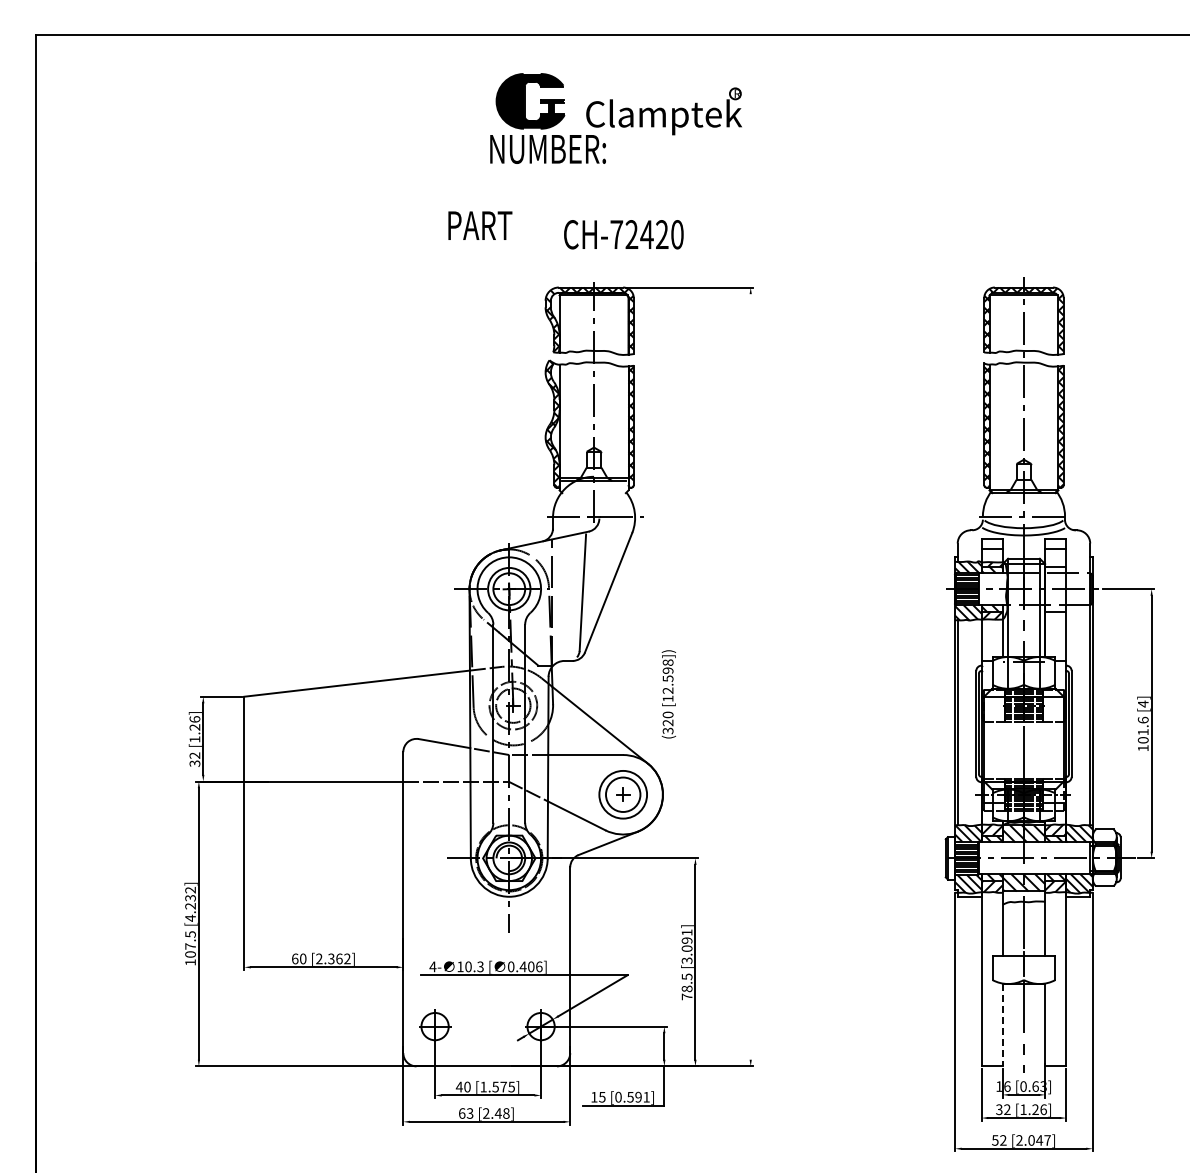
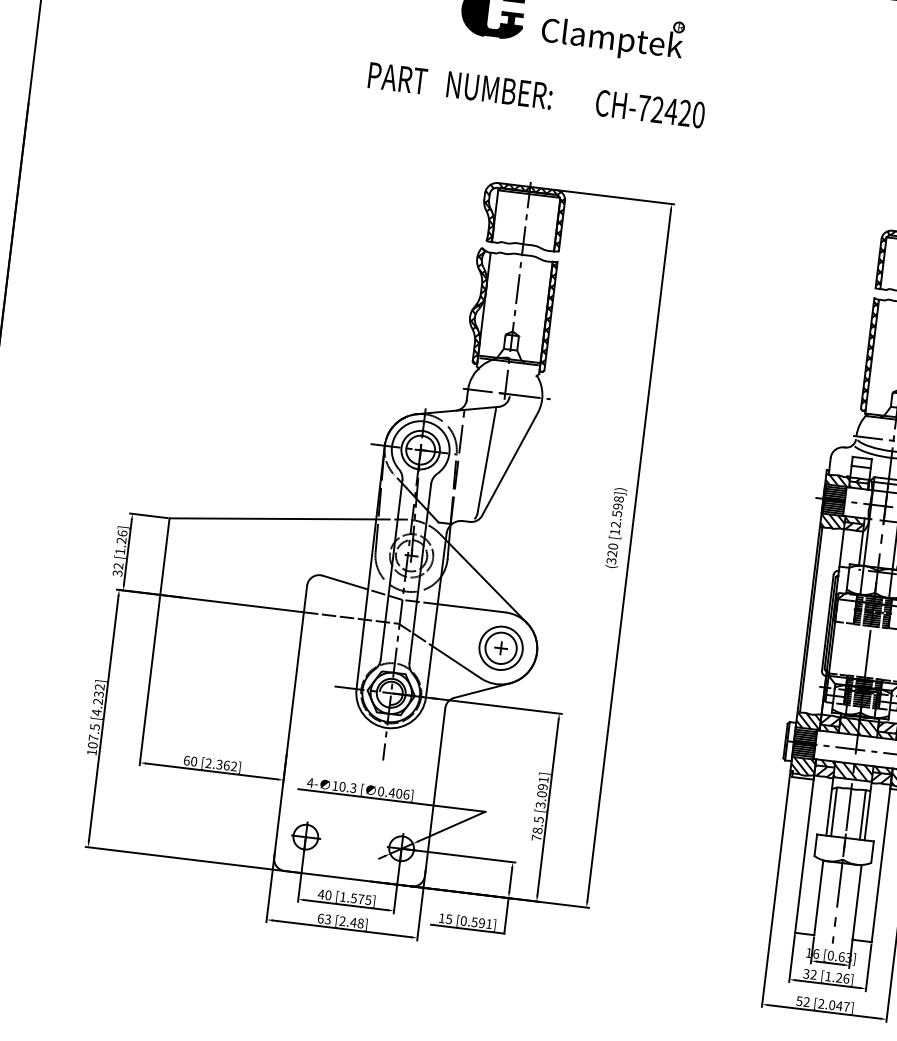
text: (547, 149) -> (499, 90), moved
text: (480, 225) -> (398, 78), moved
text: (623, 234) -> (650, 108), moved
line: (750, 676) -> (629, 555), added
text: (668, 694) -> (615, 528), moved
line: (1039, 928) -> (862, 814), added
line: (1008, 929) -> (834, 812), added
line: (1002, 1025) -> (818, 898), dashed -> solid

